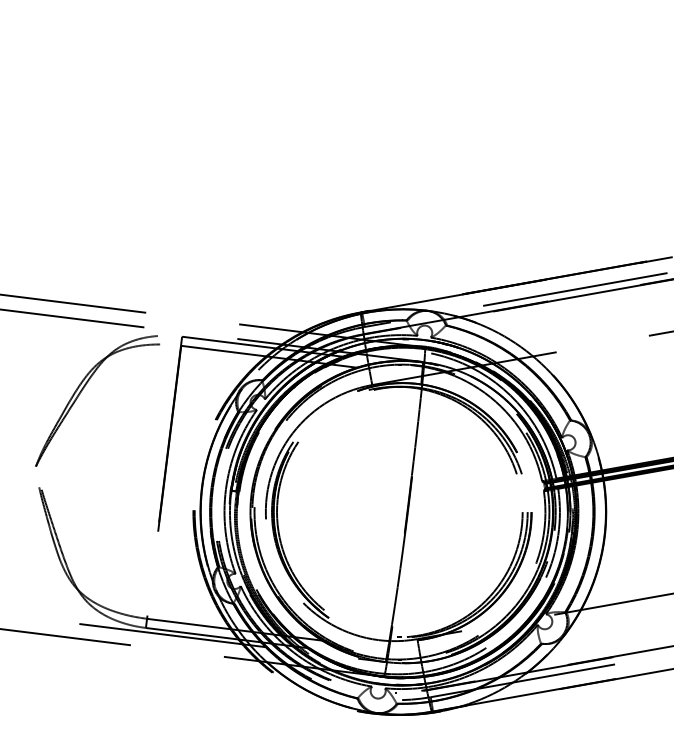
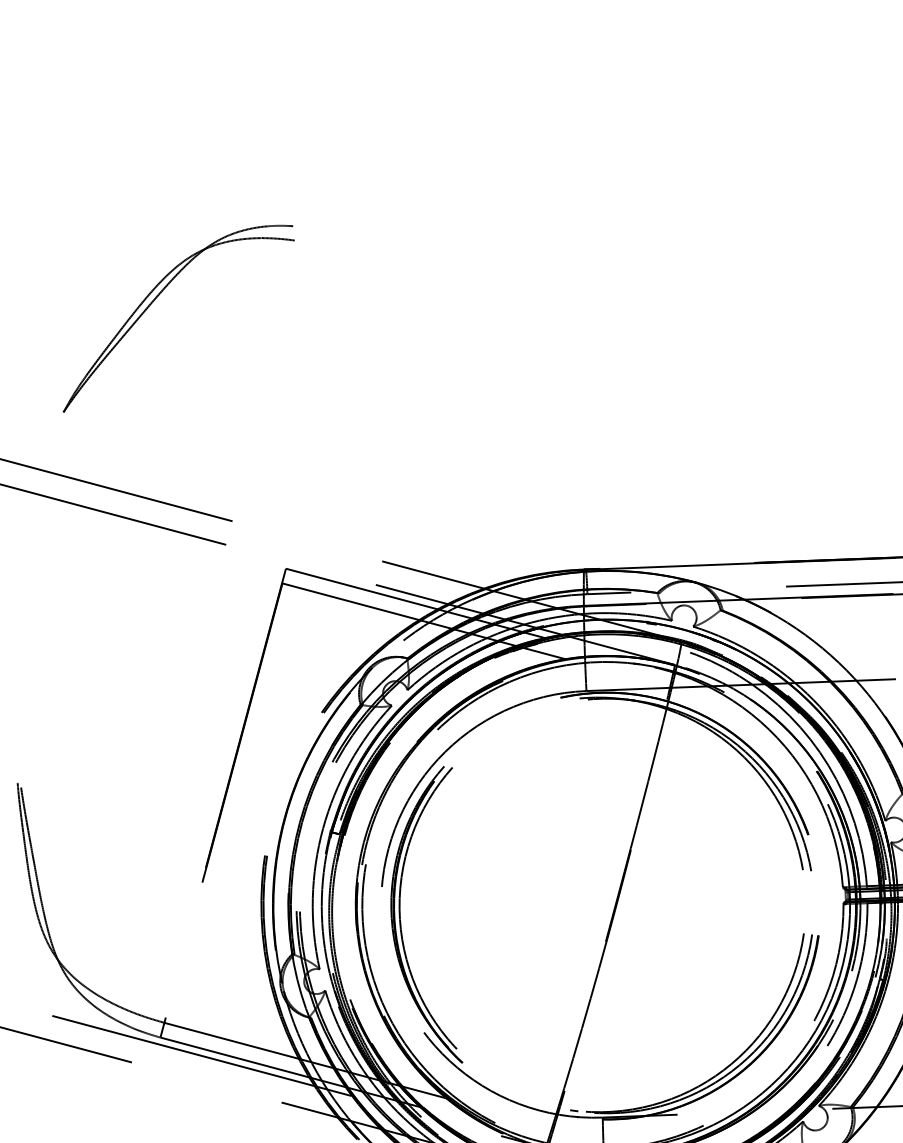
part: (82, 391) -> (156, 299), moved

